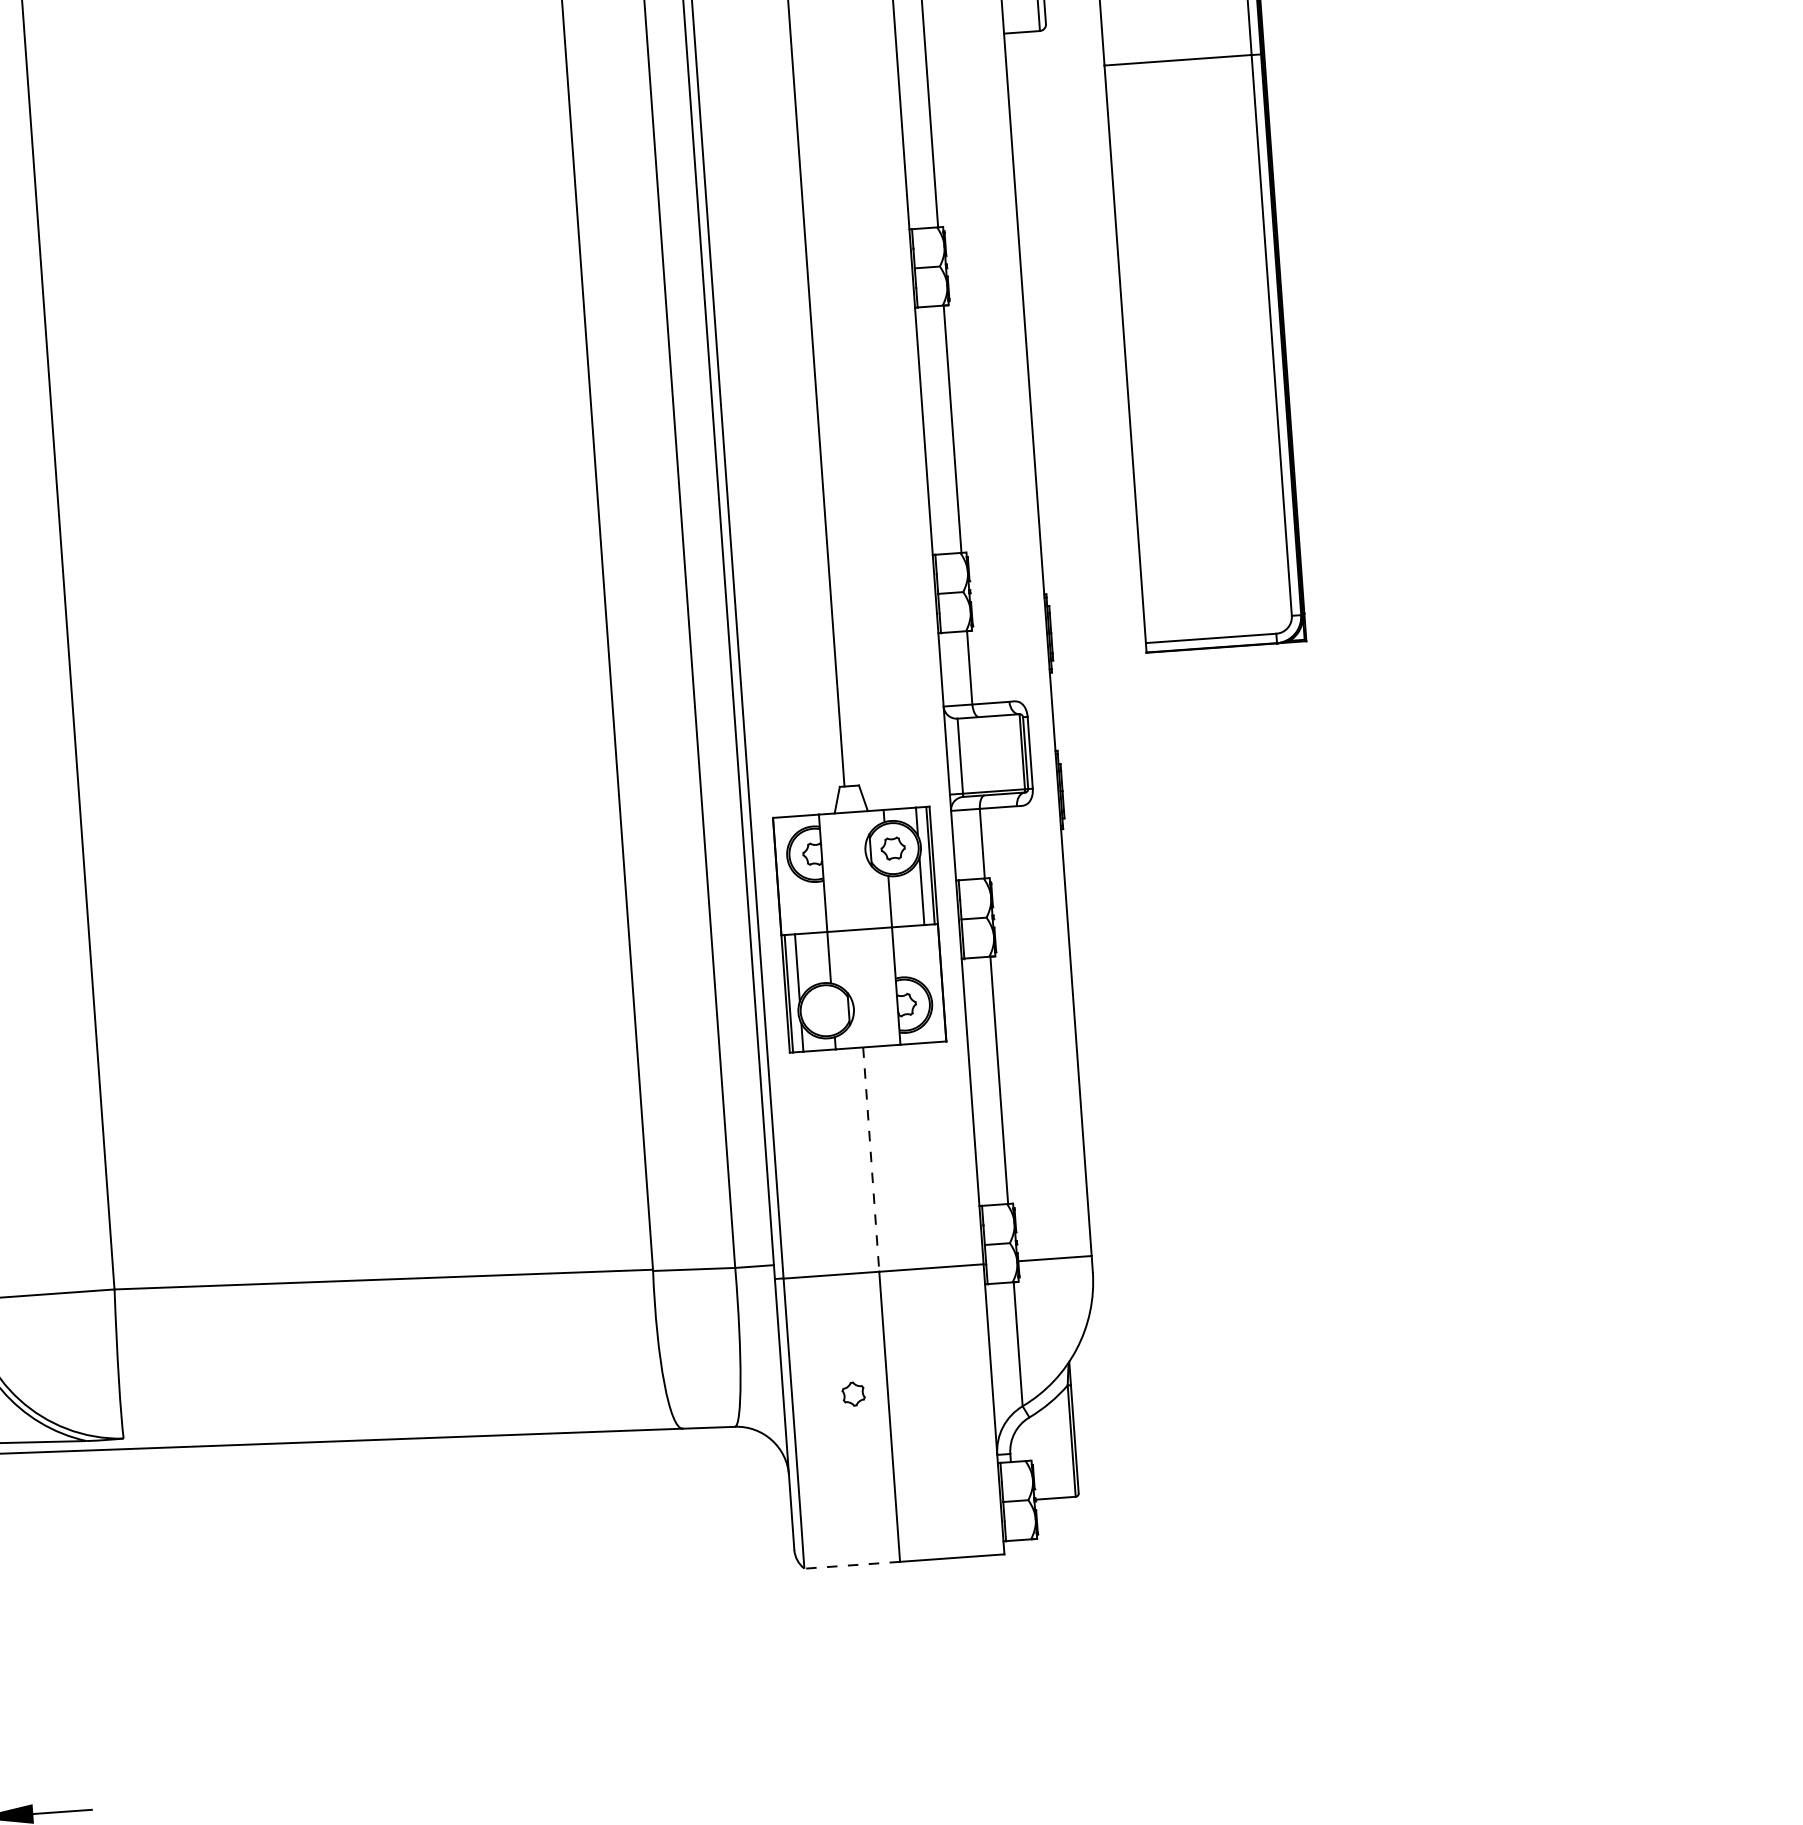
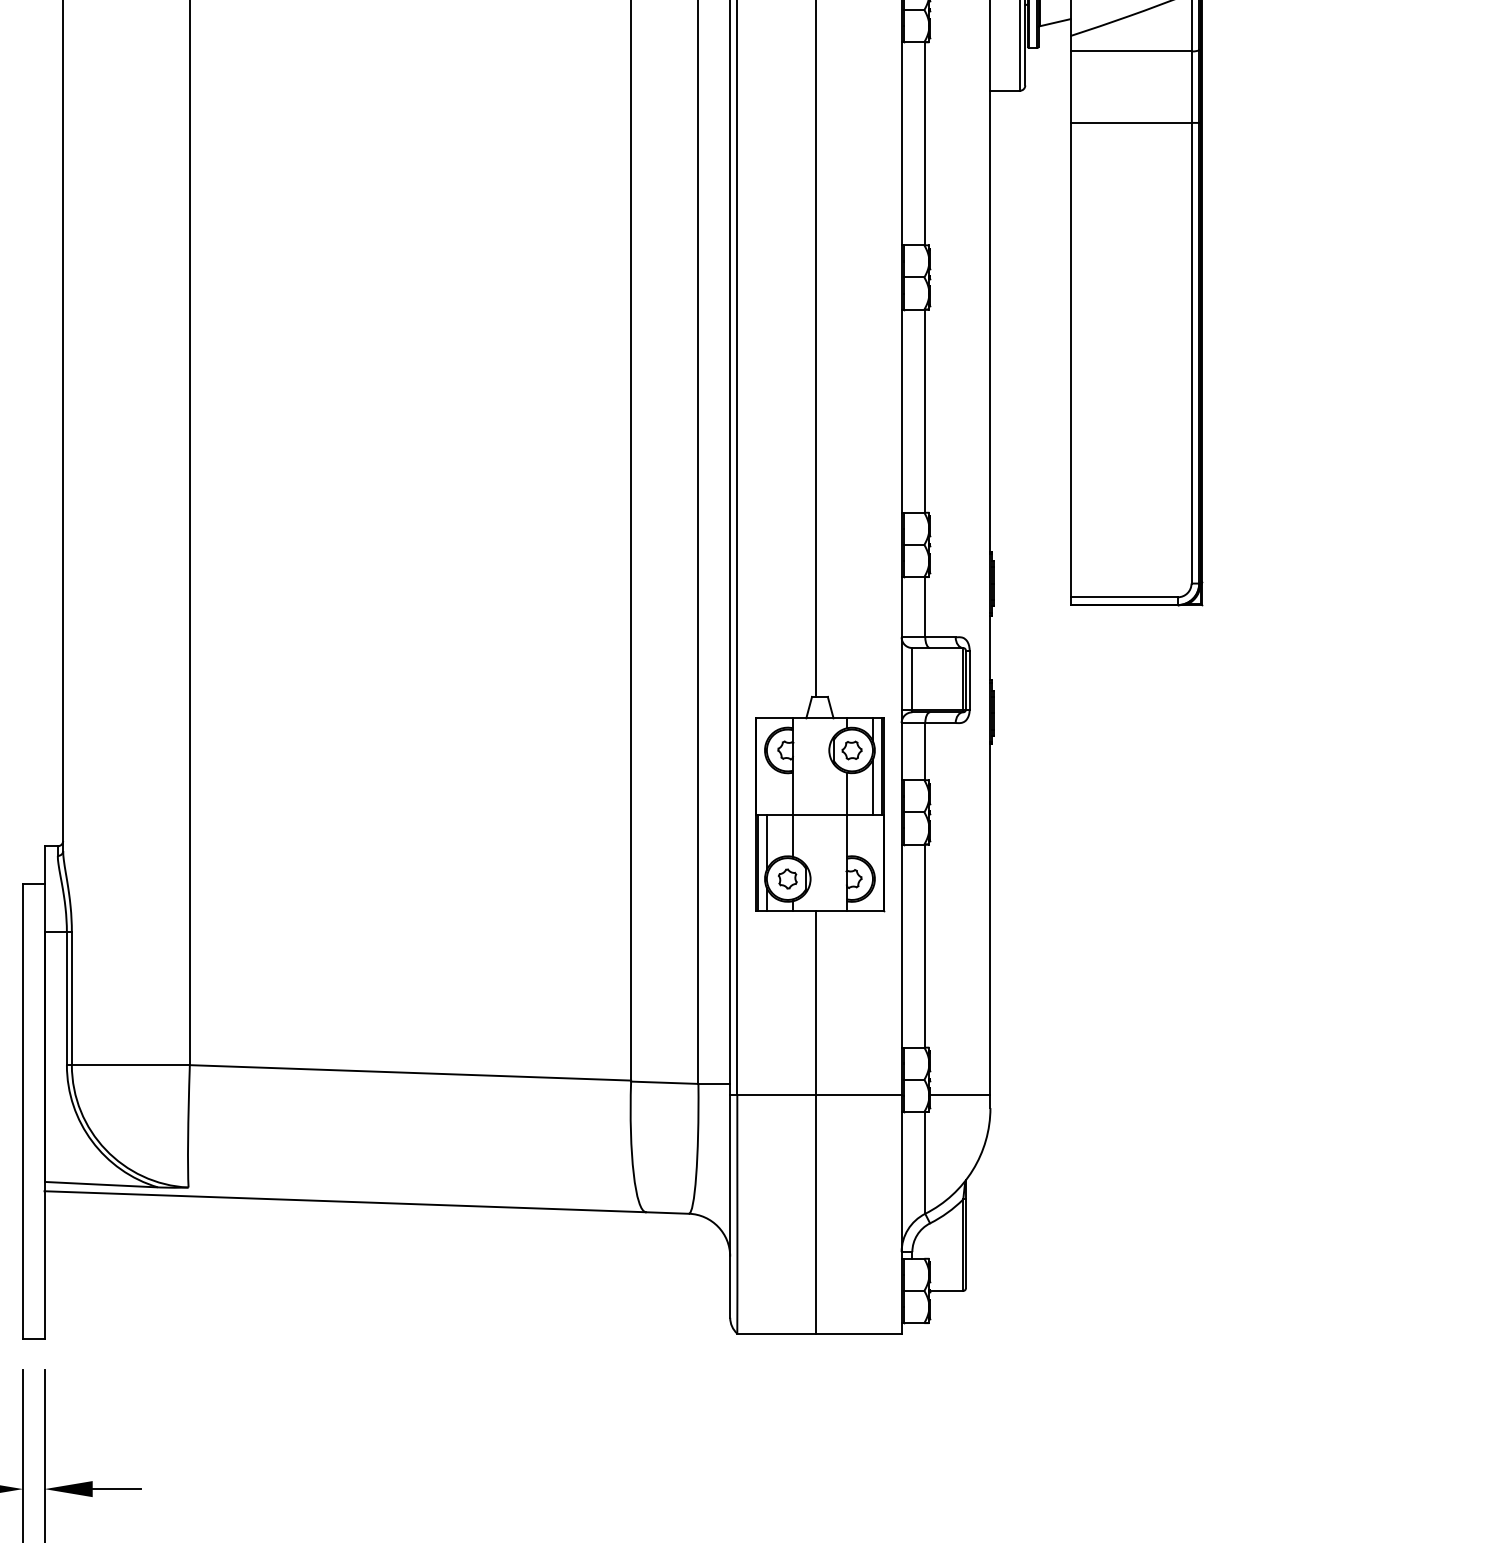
line: (870, 1159) -> (815, 1003), dashed -> solid
part: (853, 1393) -> (787, 878), moved
line: (852, 1564) -> (776, 1333), dashed -> solid

